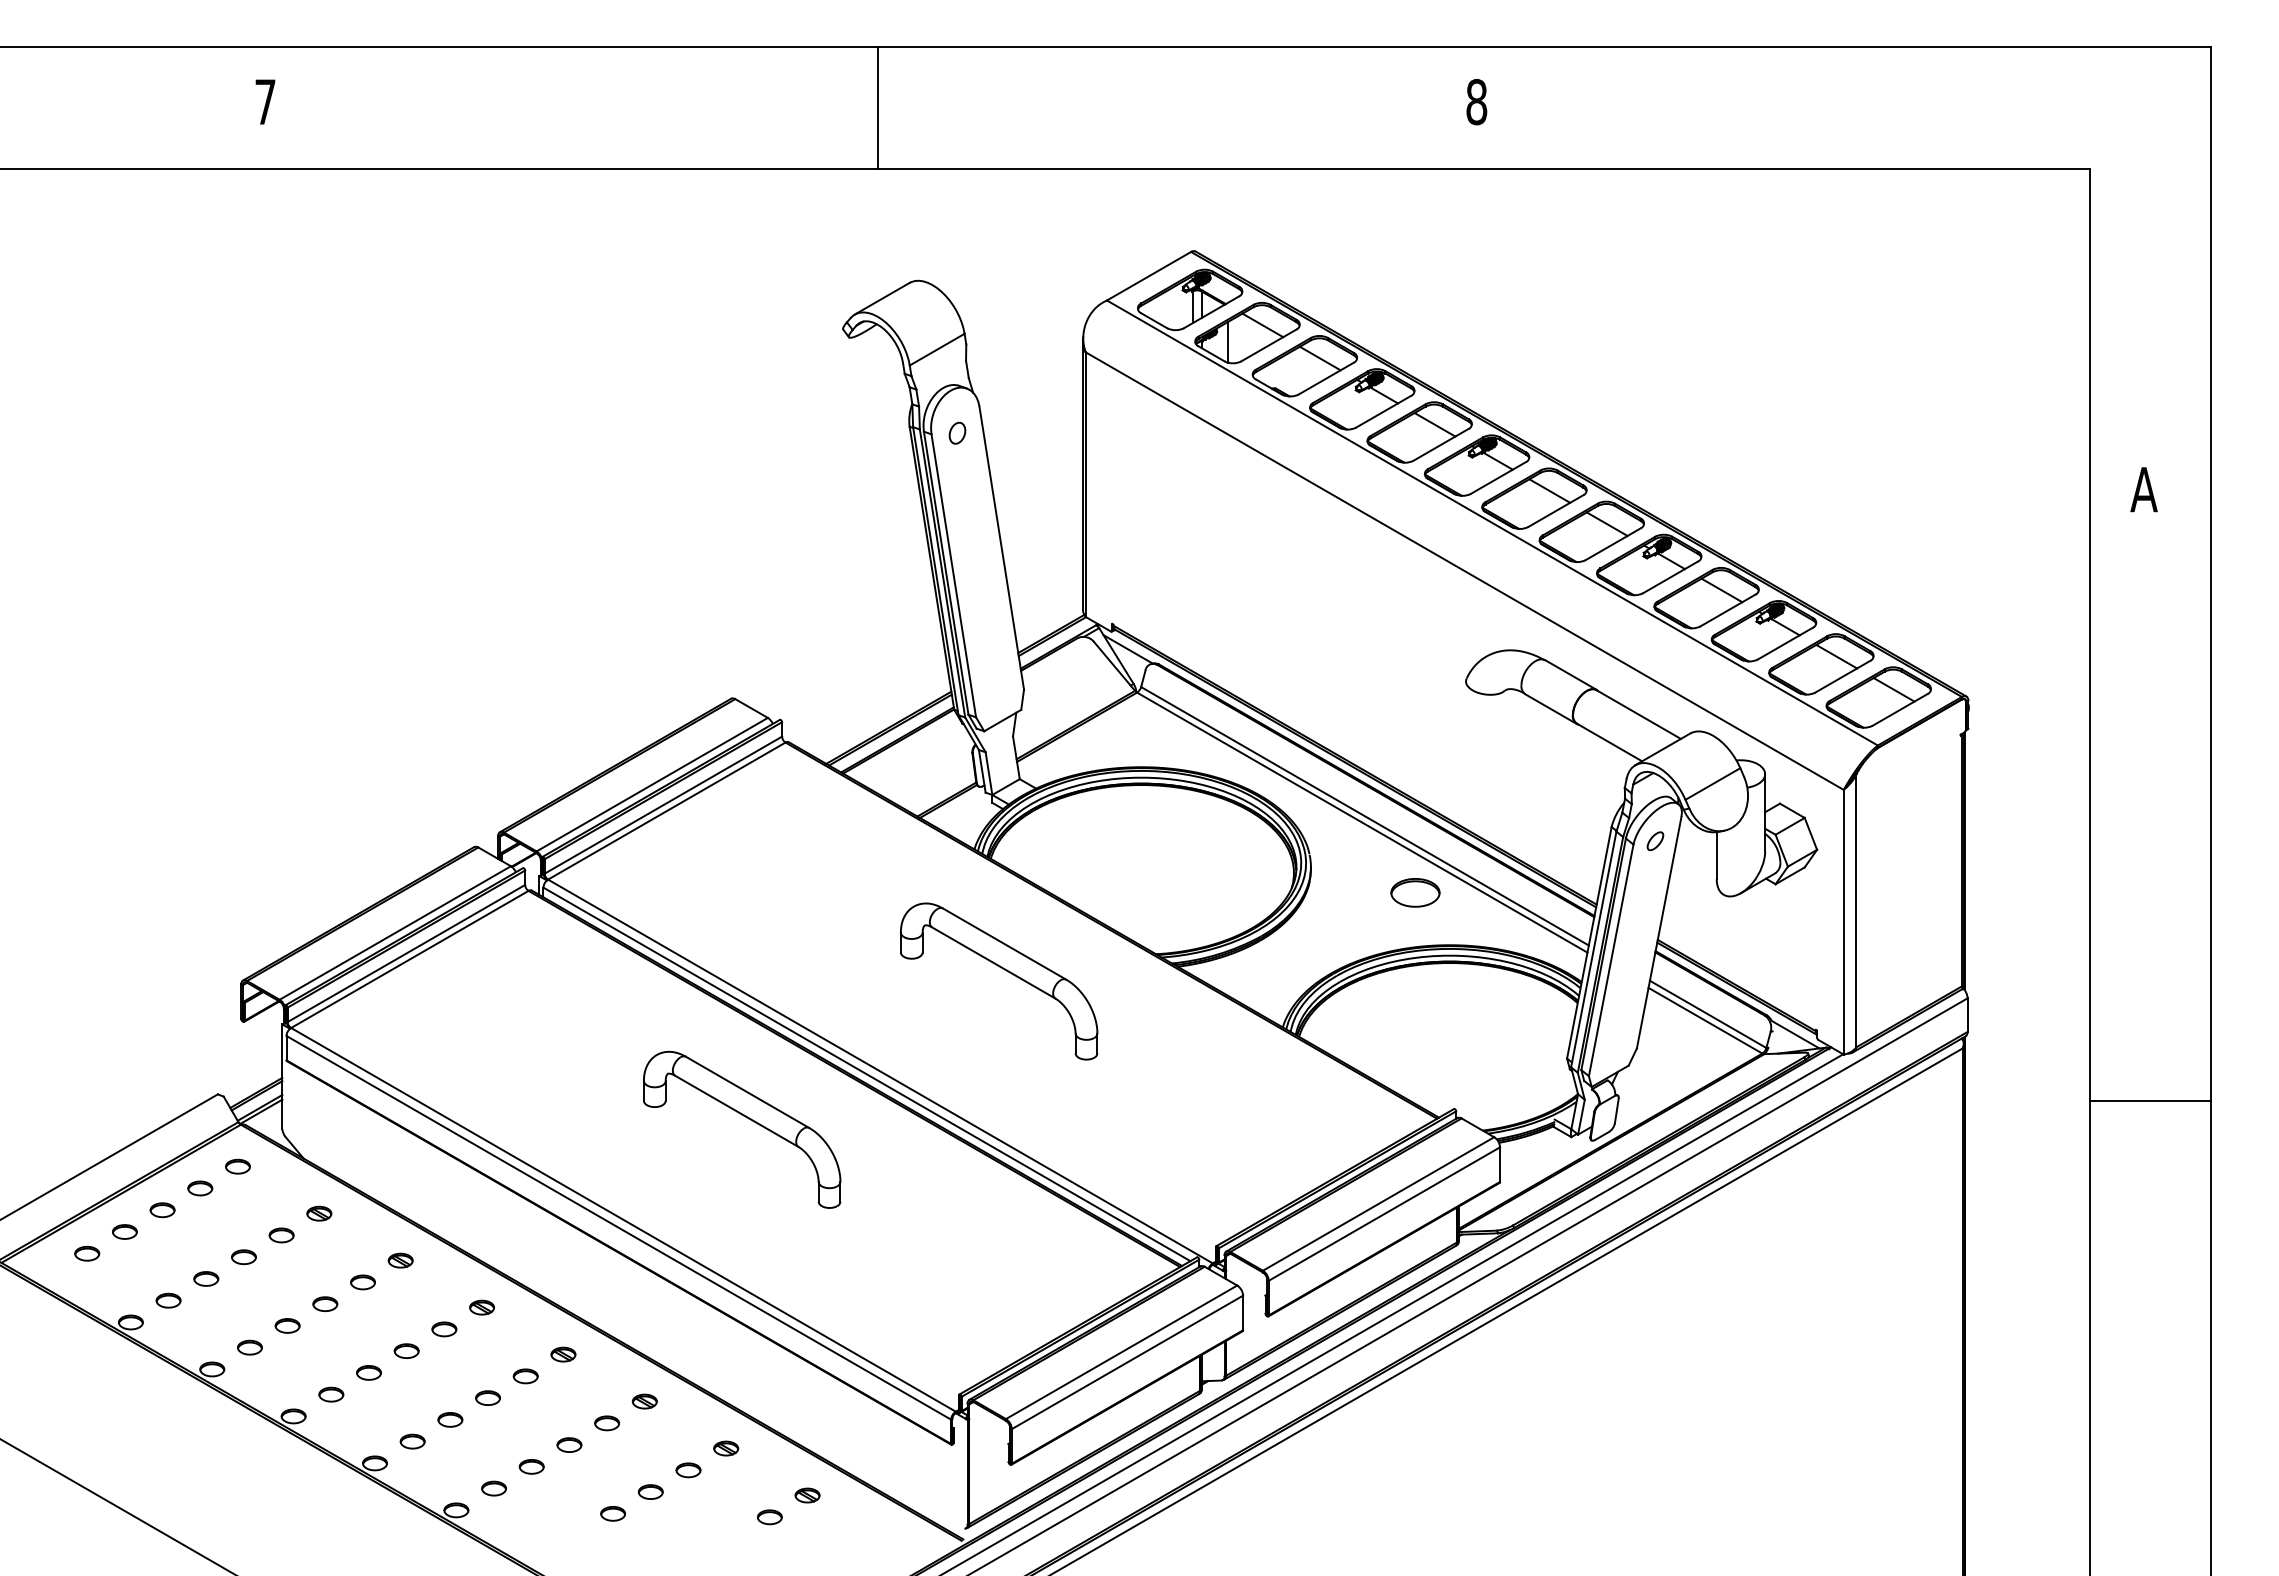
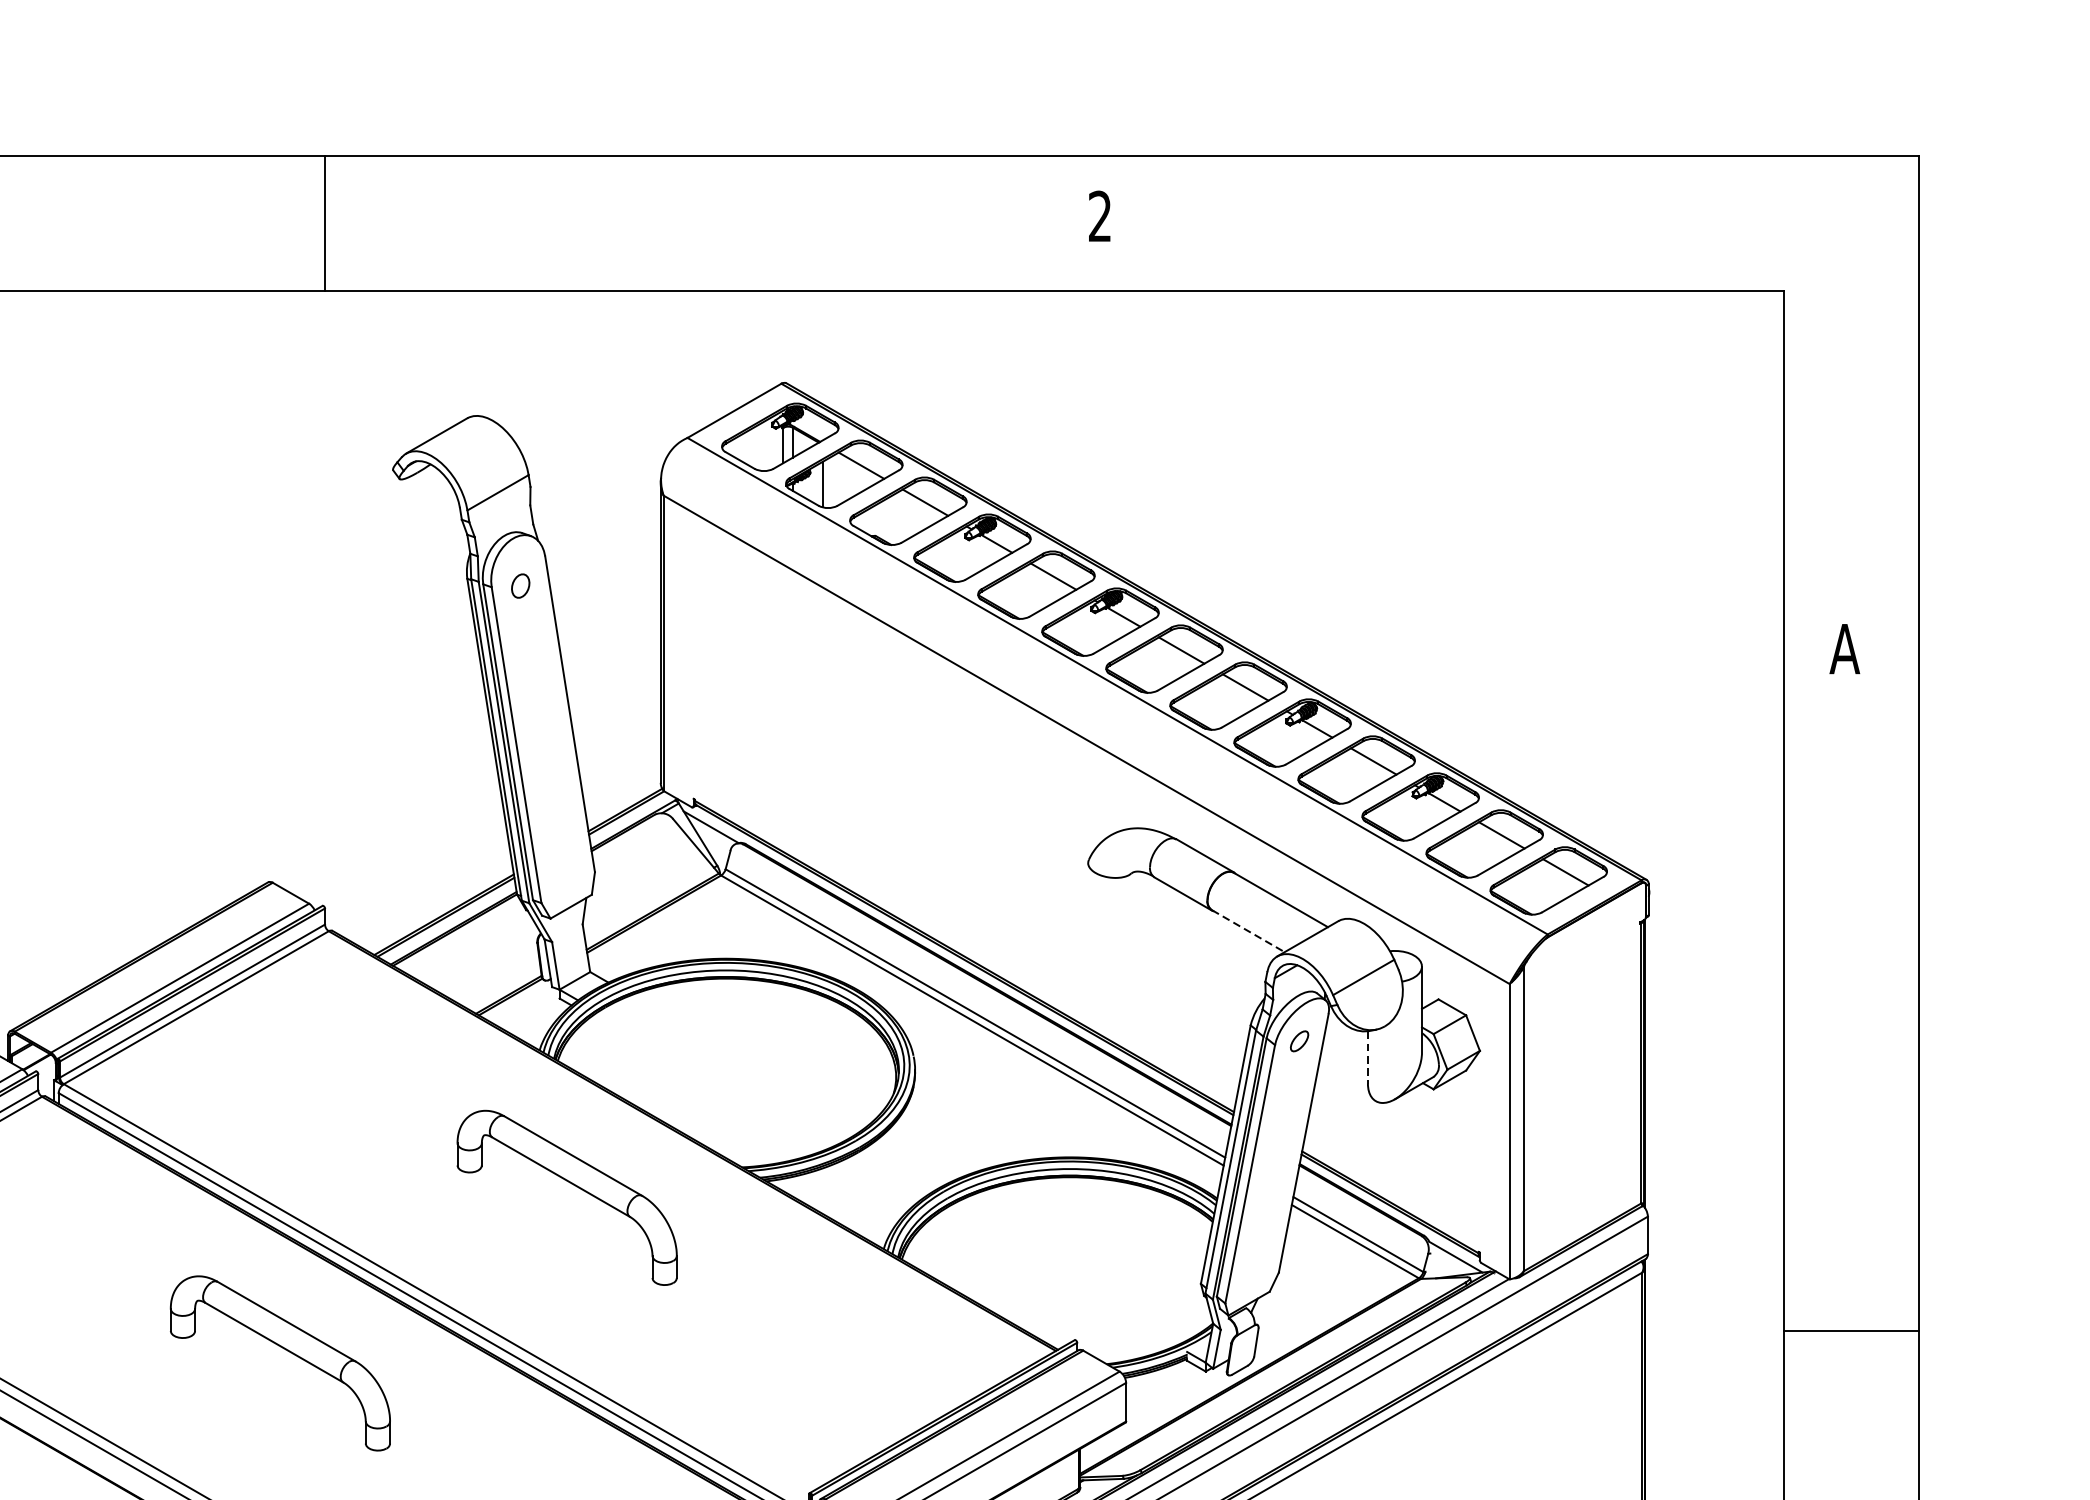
text: (1476, 101) -> (1099, 215), 8 -> 2
line: (878, 107) -> (325, 222), moved
line: (1609, 742) -> (1248, 931), solid -> dashed
line: (1716, 856) -> (1367, 1058), solid -> dashed
part: (1415, 892) -> (1031, 1098), removed

